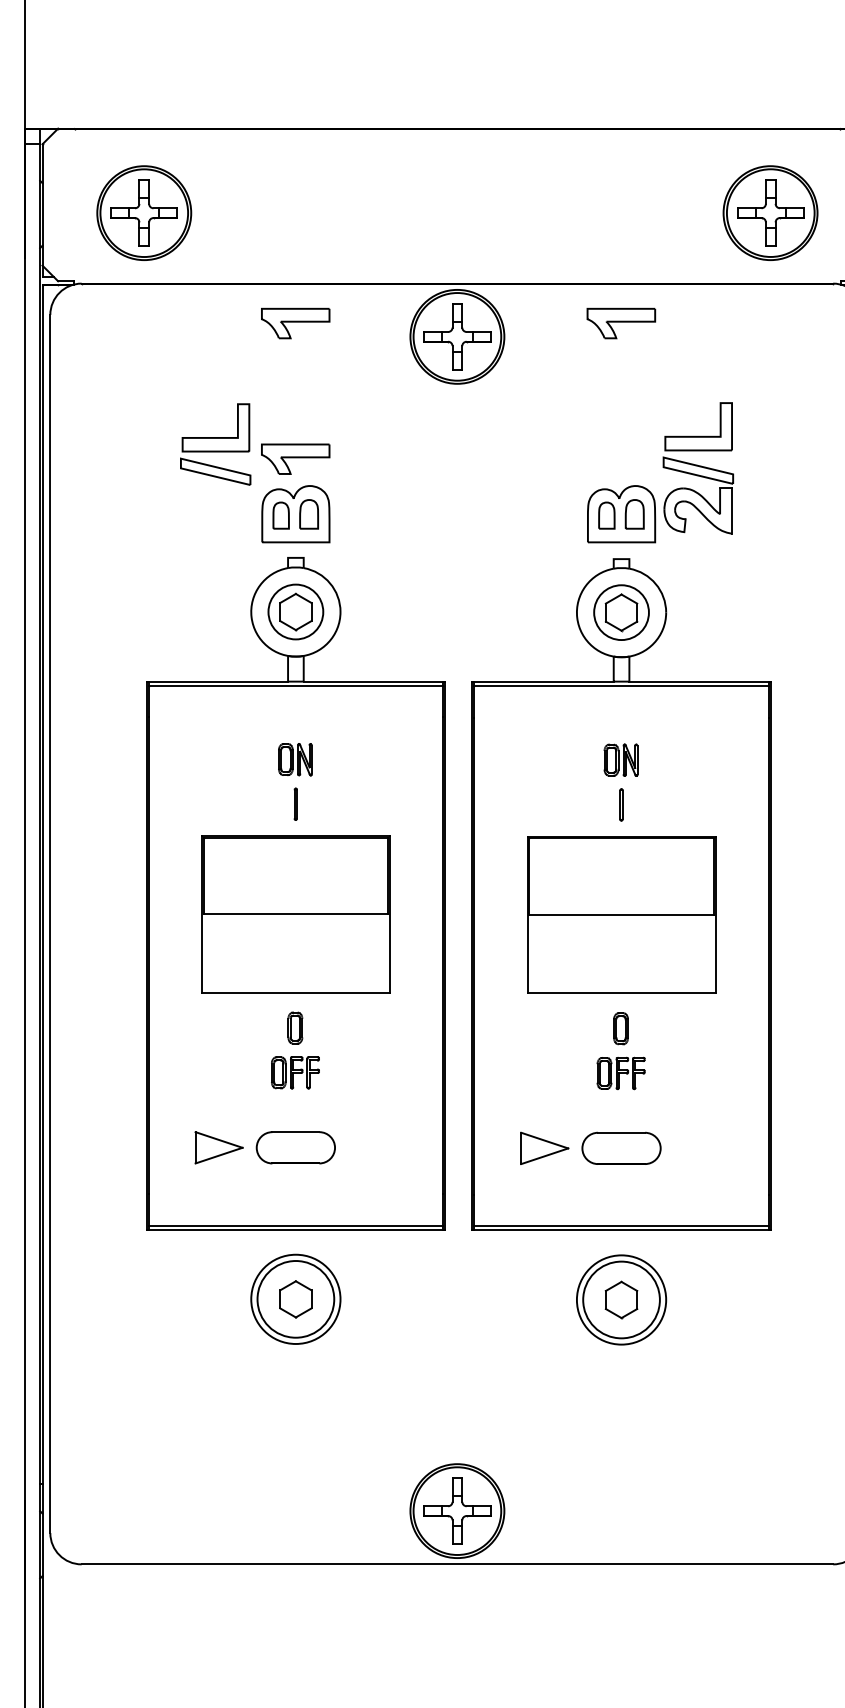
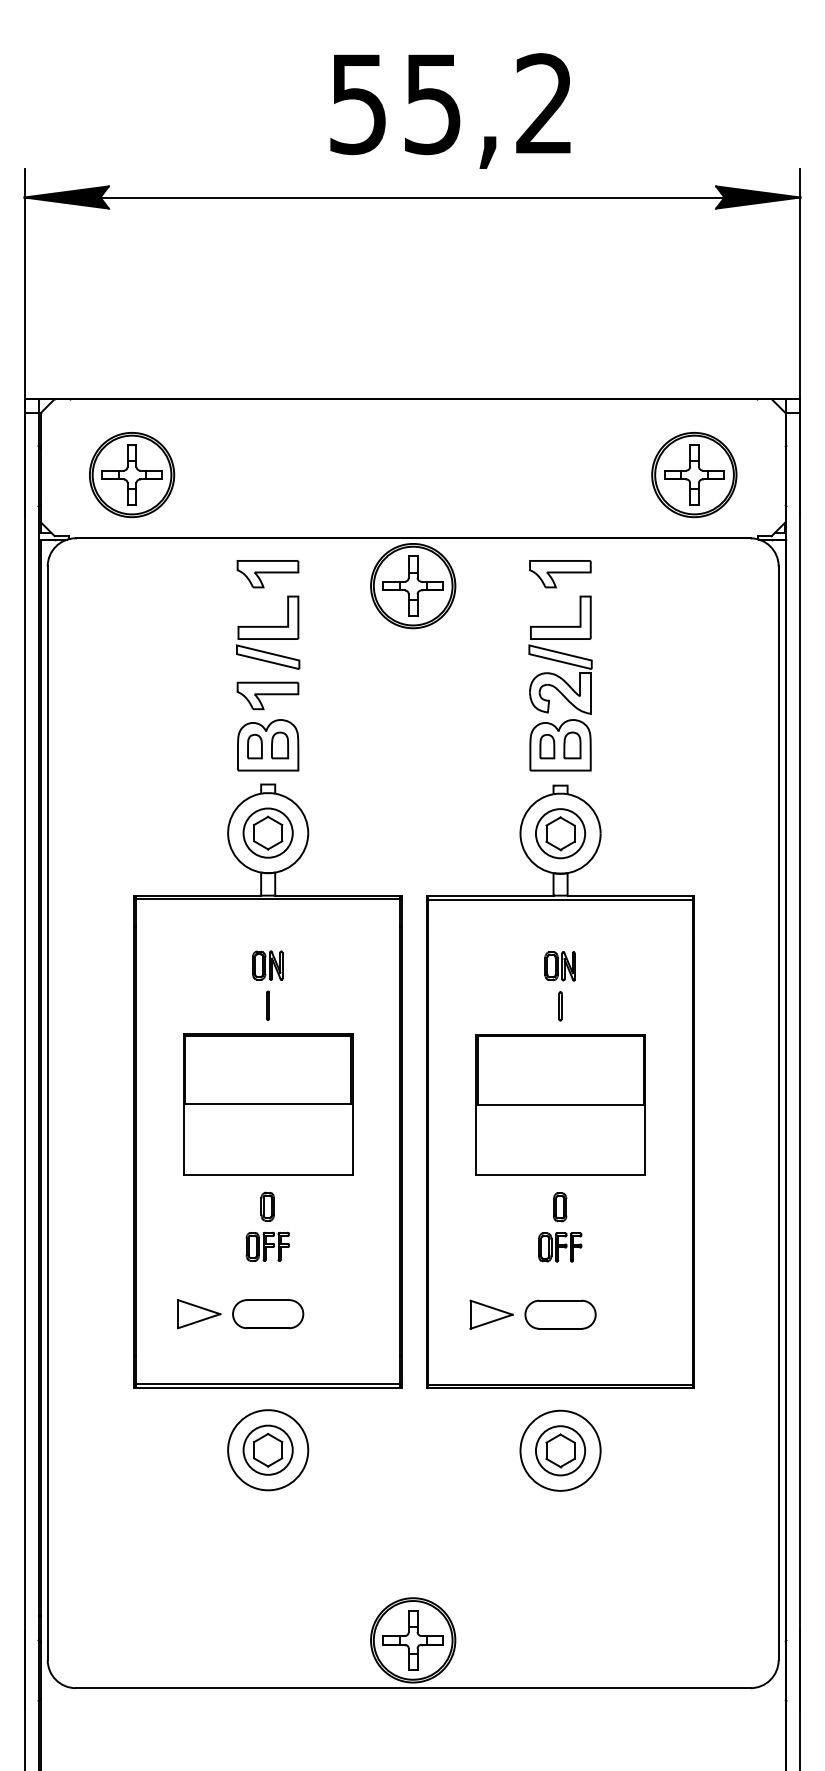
part: (216, 444) -> (268, 632), moved
part: (698, 467) -> (560, 654), moved
circle: (295, 1298) -> (267, 1449), size x0.71
circle: (621, 1299) -> (560, 1450), size x0.71

